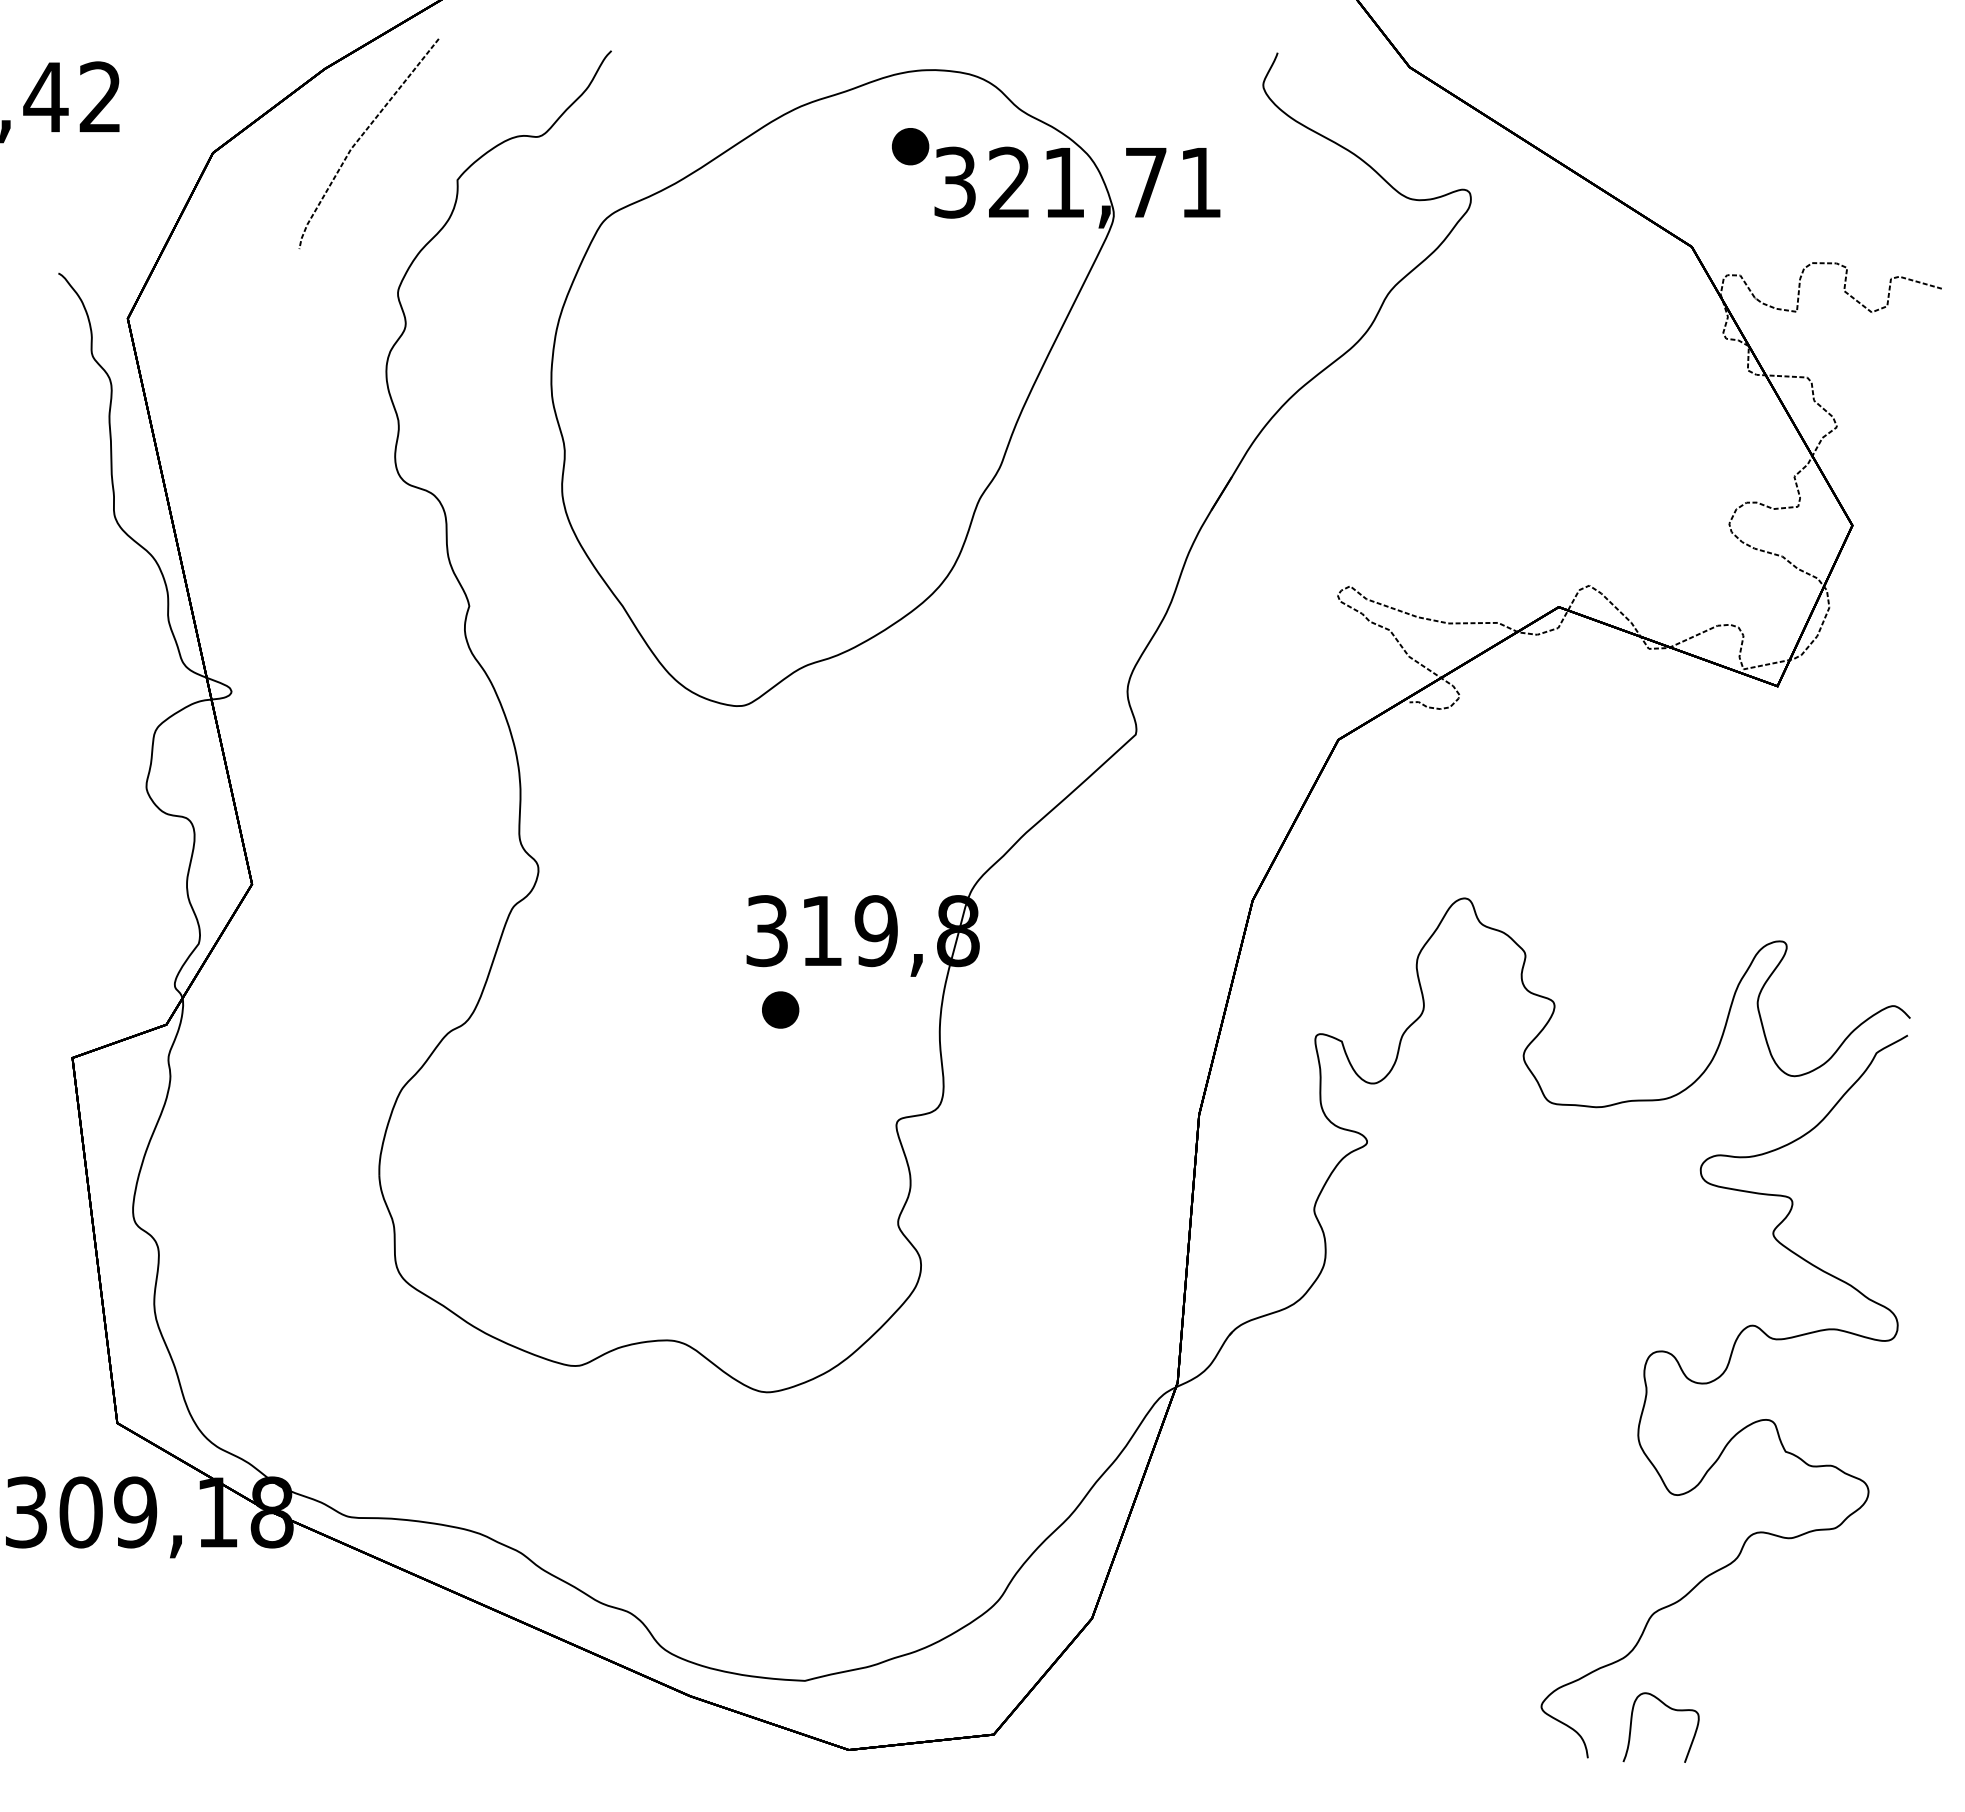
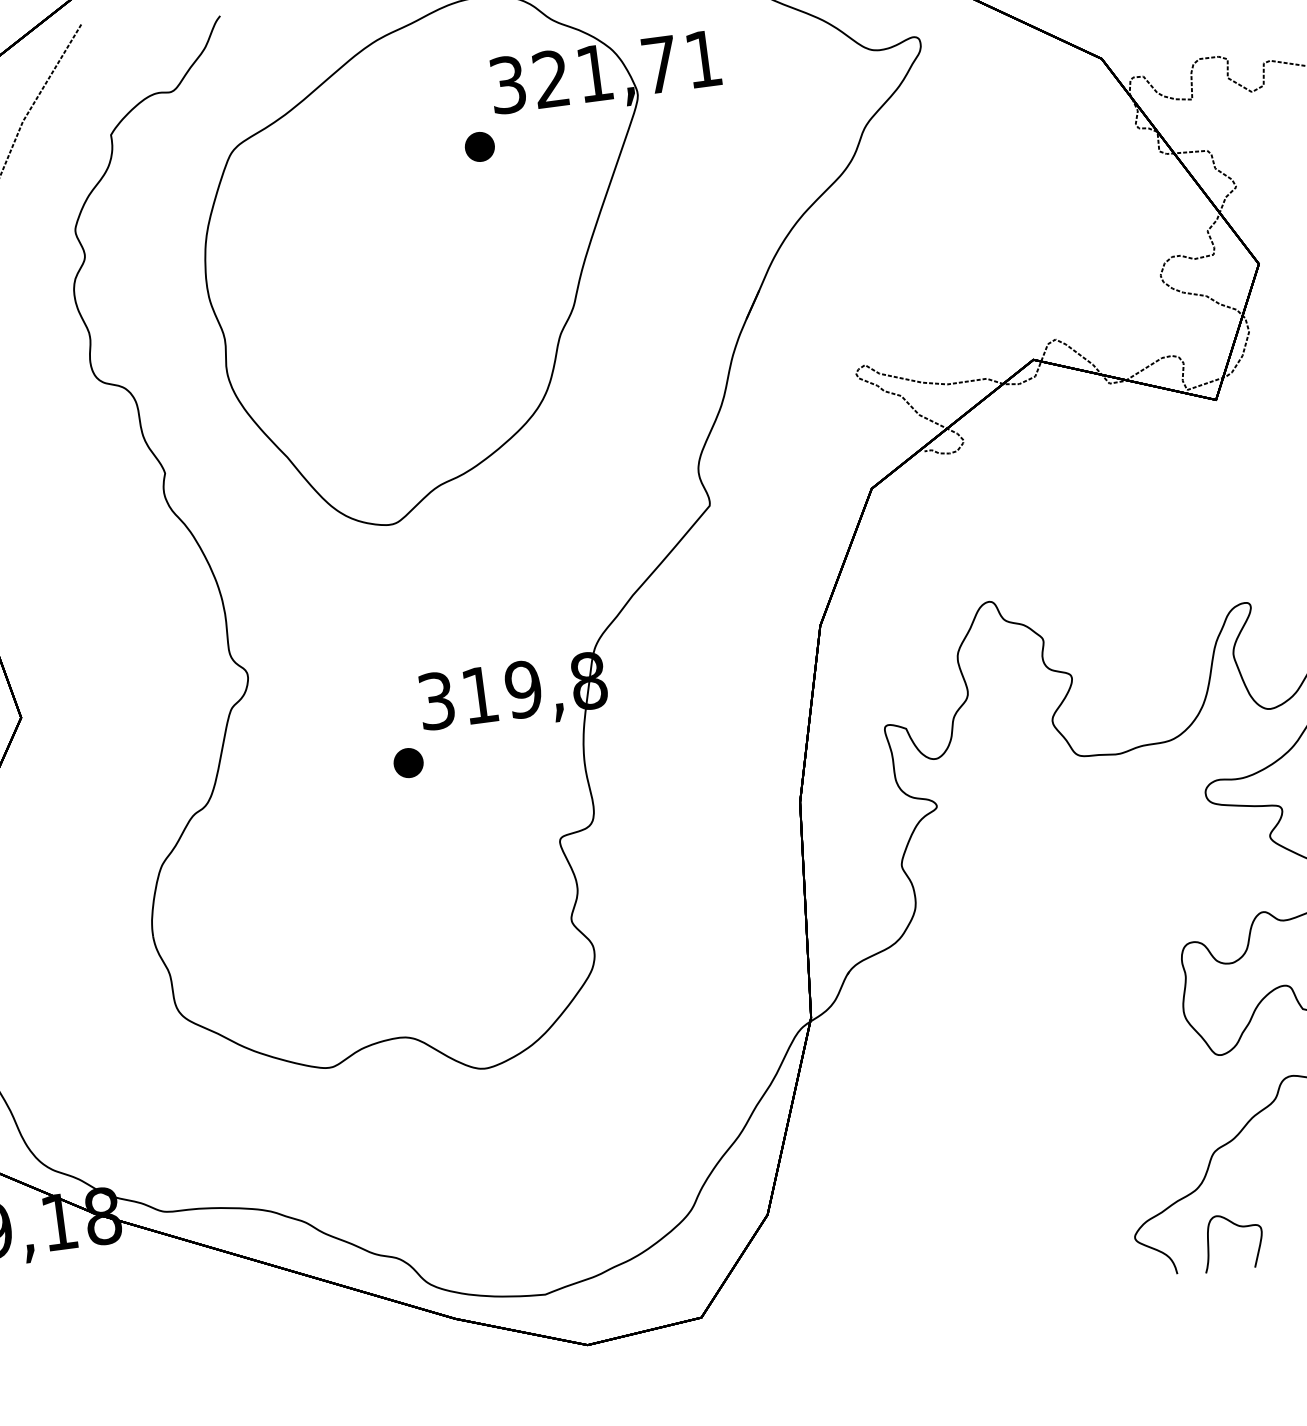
part: (910, 146) -> (479, 146), moved
part: (780, 1009) -> (408, 762), moved

